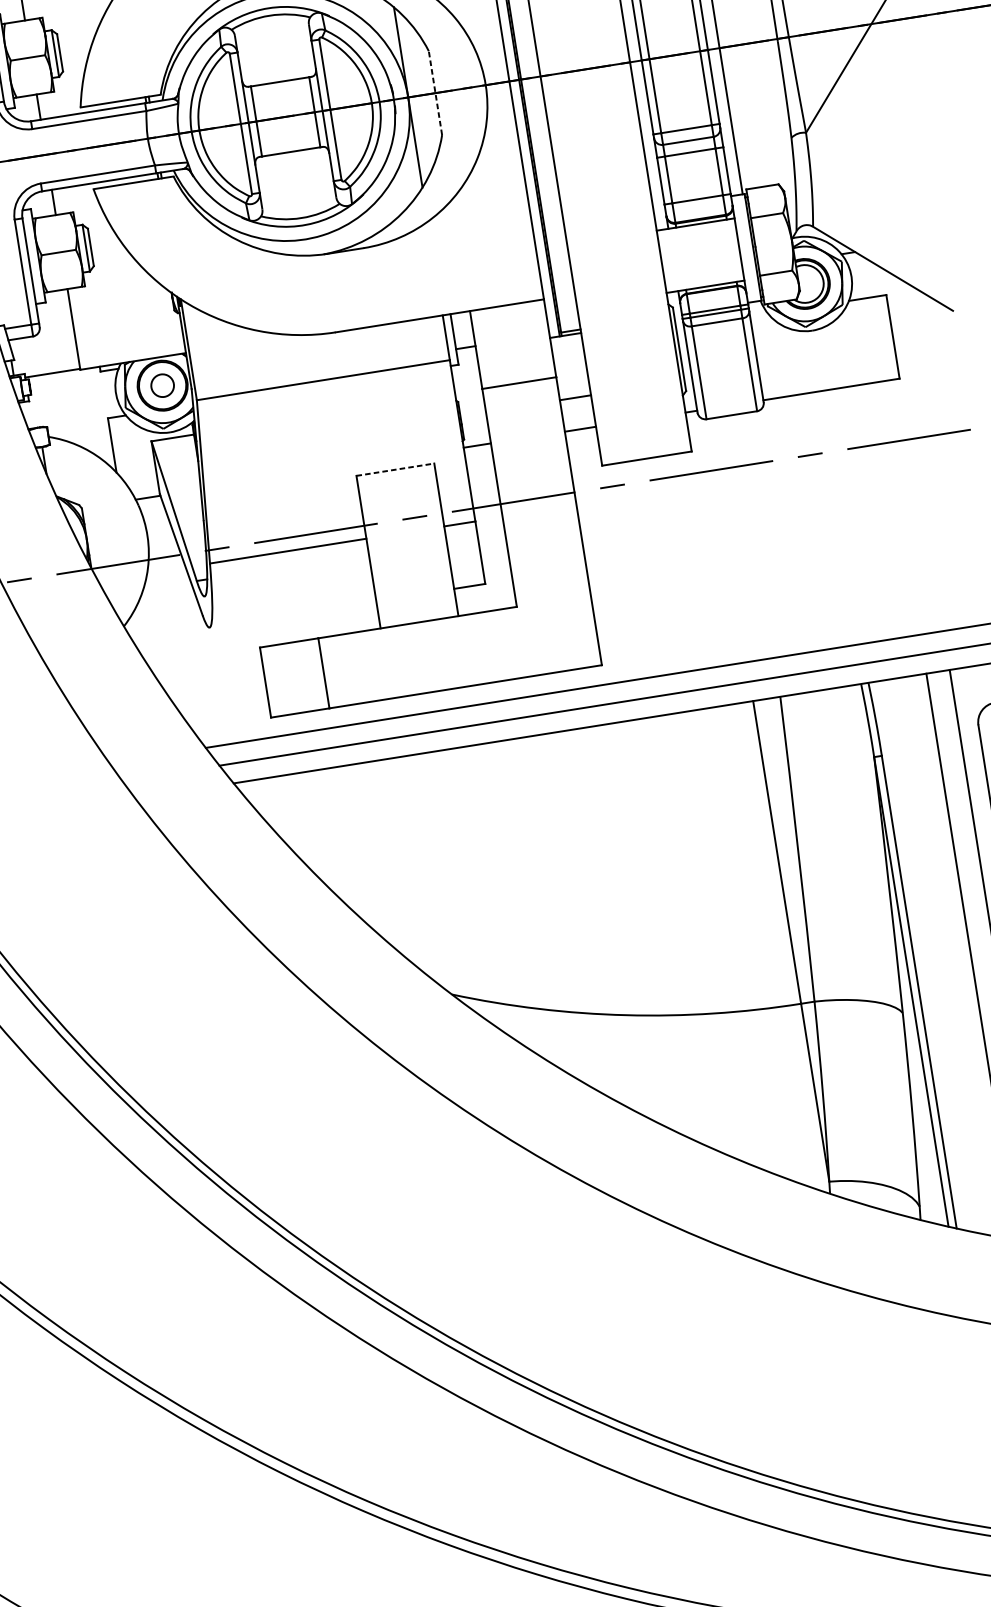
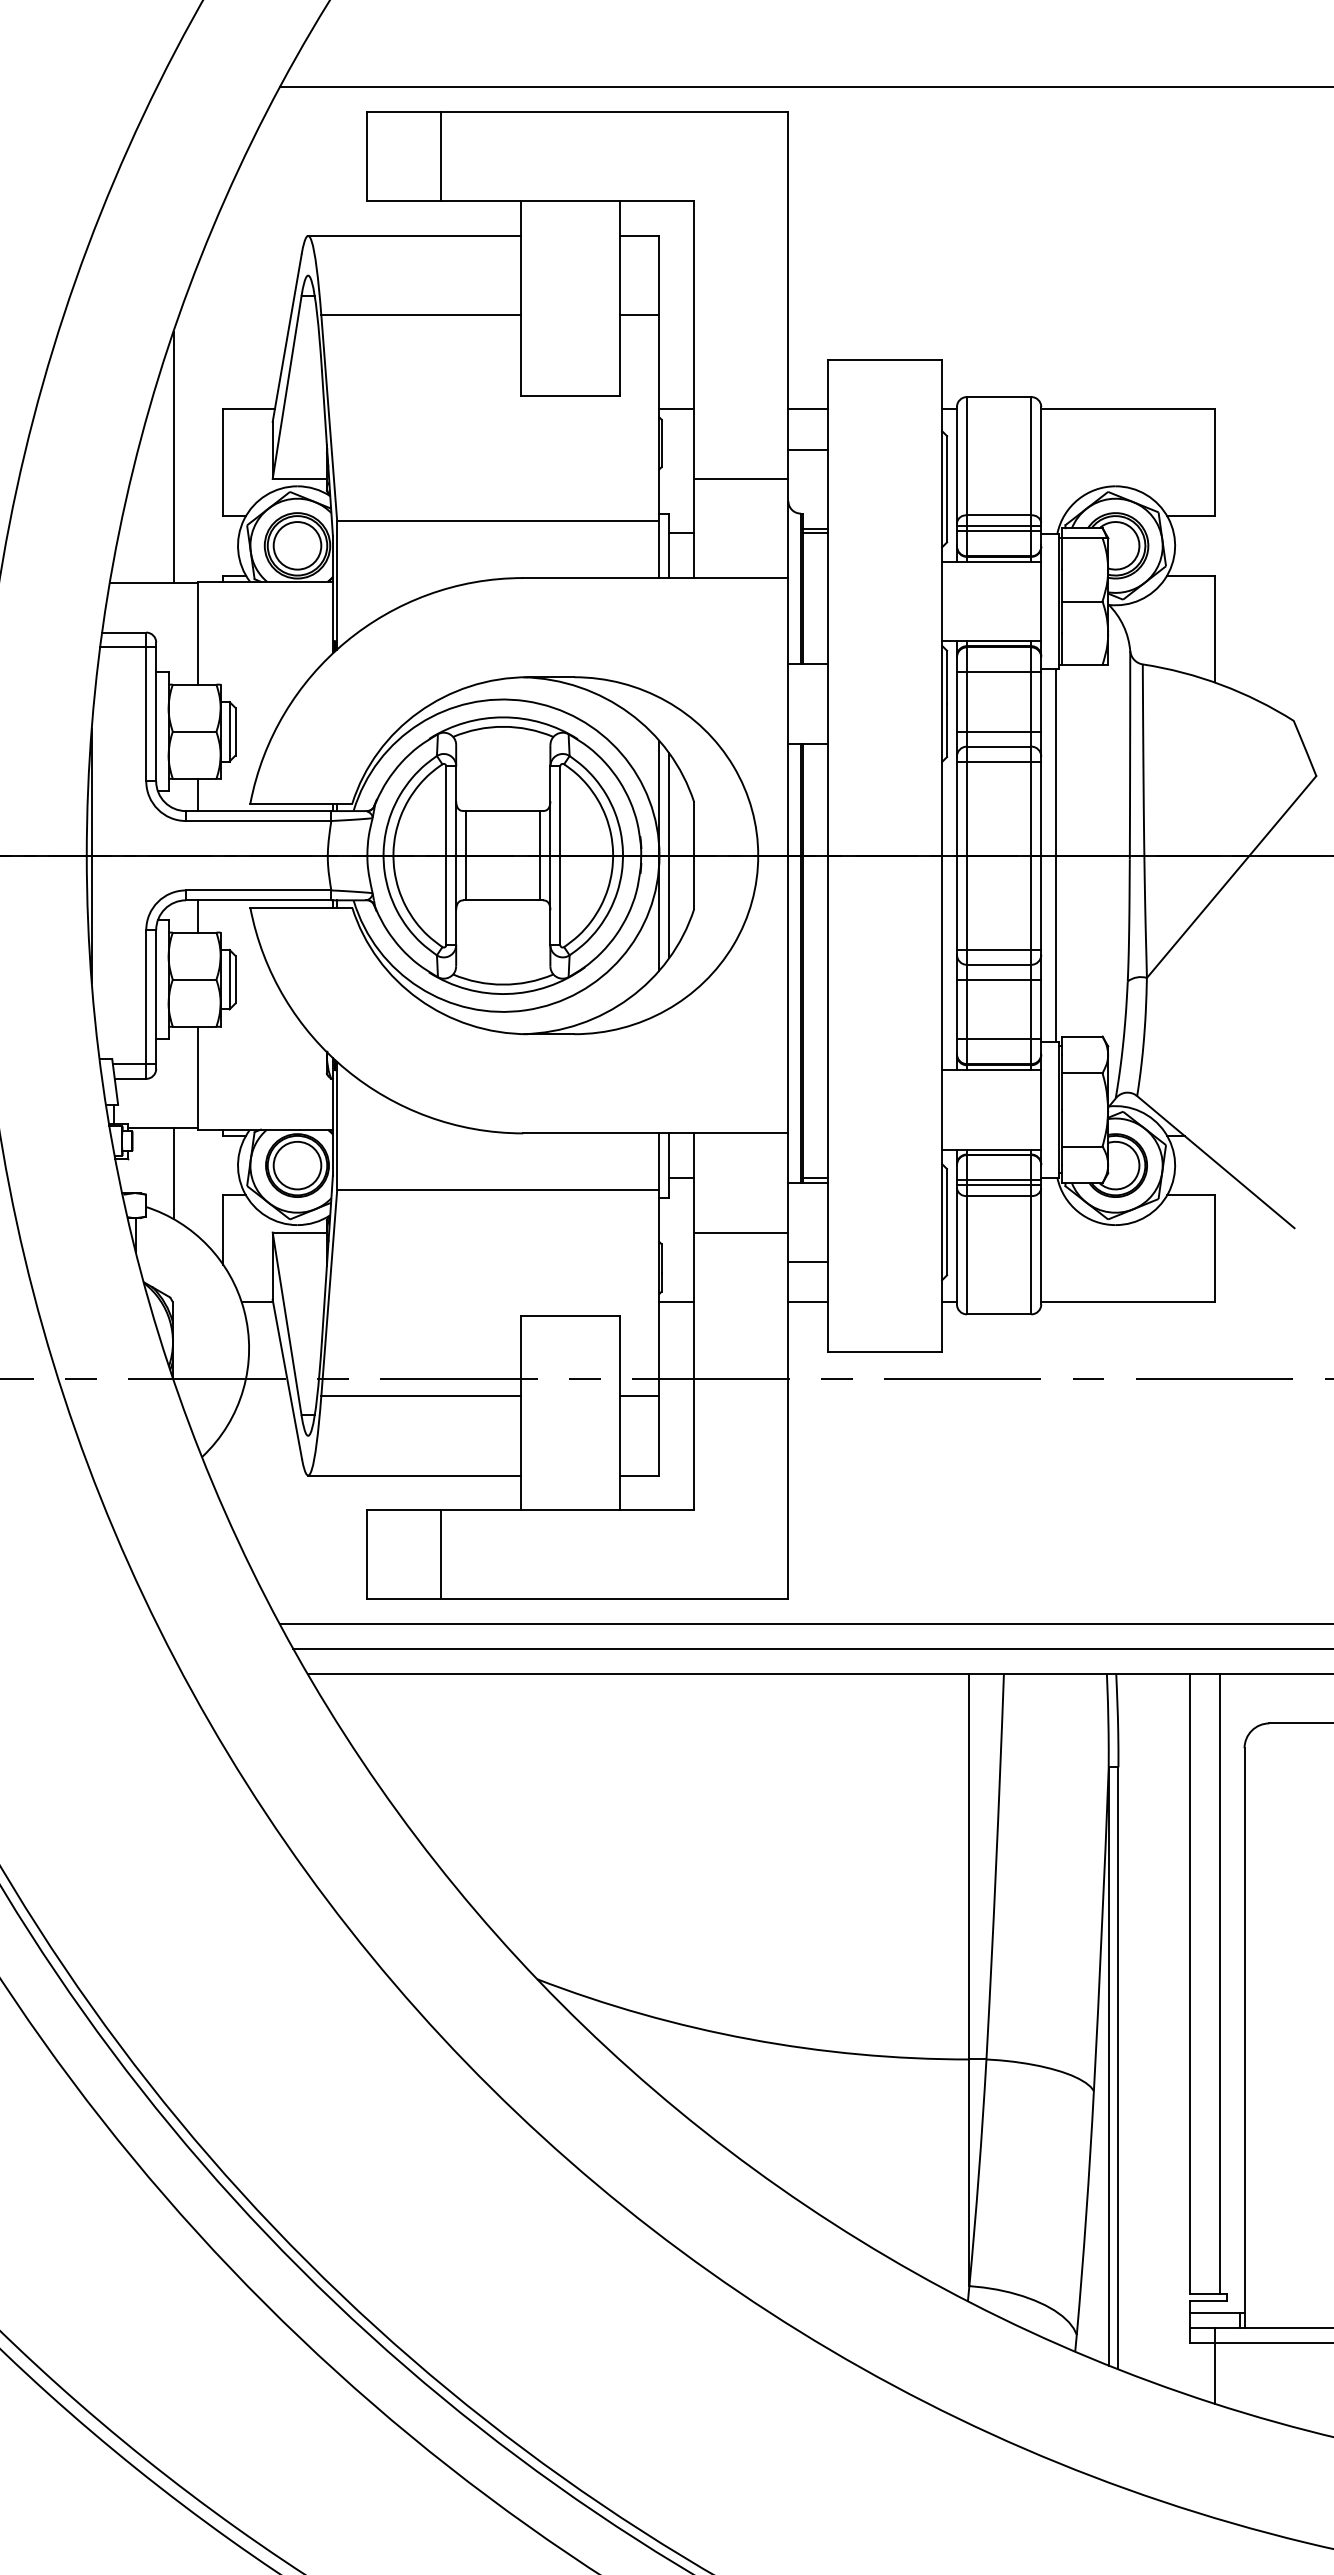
line: (435, 92) -> (694, 855), dashed -> solid
line: (416, 96) -> (669, 855), added
circle: (162, 385) -> (297, 1165), size x1.67
line: (66, 407) -> (173, 1173), added
line: (395, 469) -> (570, 1315), dashed -> solid
line: (293, 614) -> (414, 1475), added

